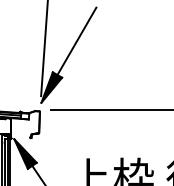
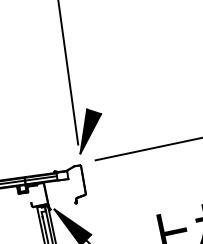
line: (76, 41) -> (109, 61), removed

